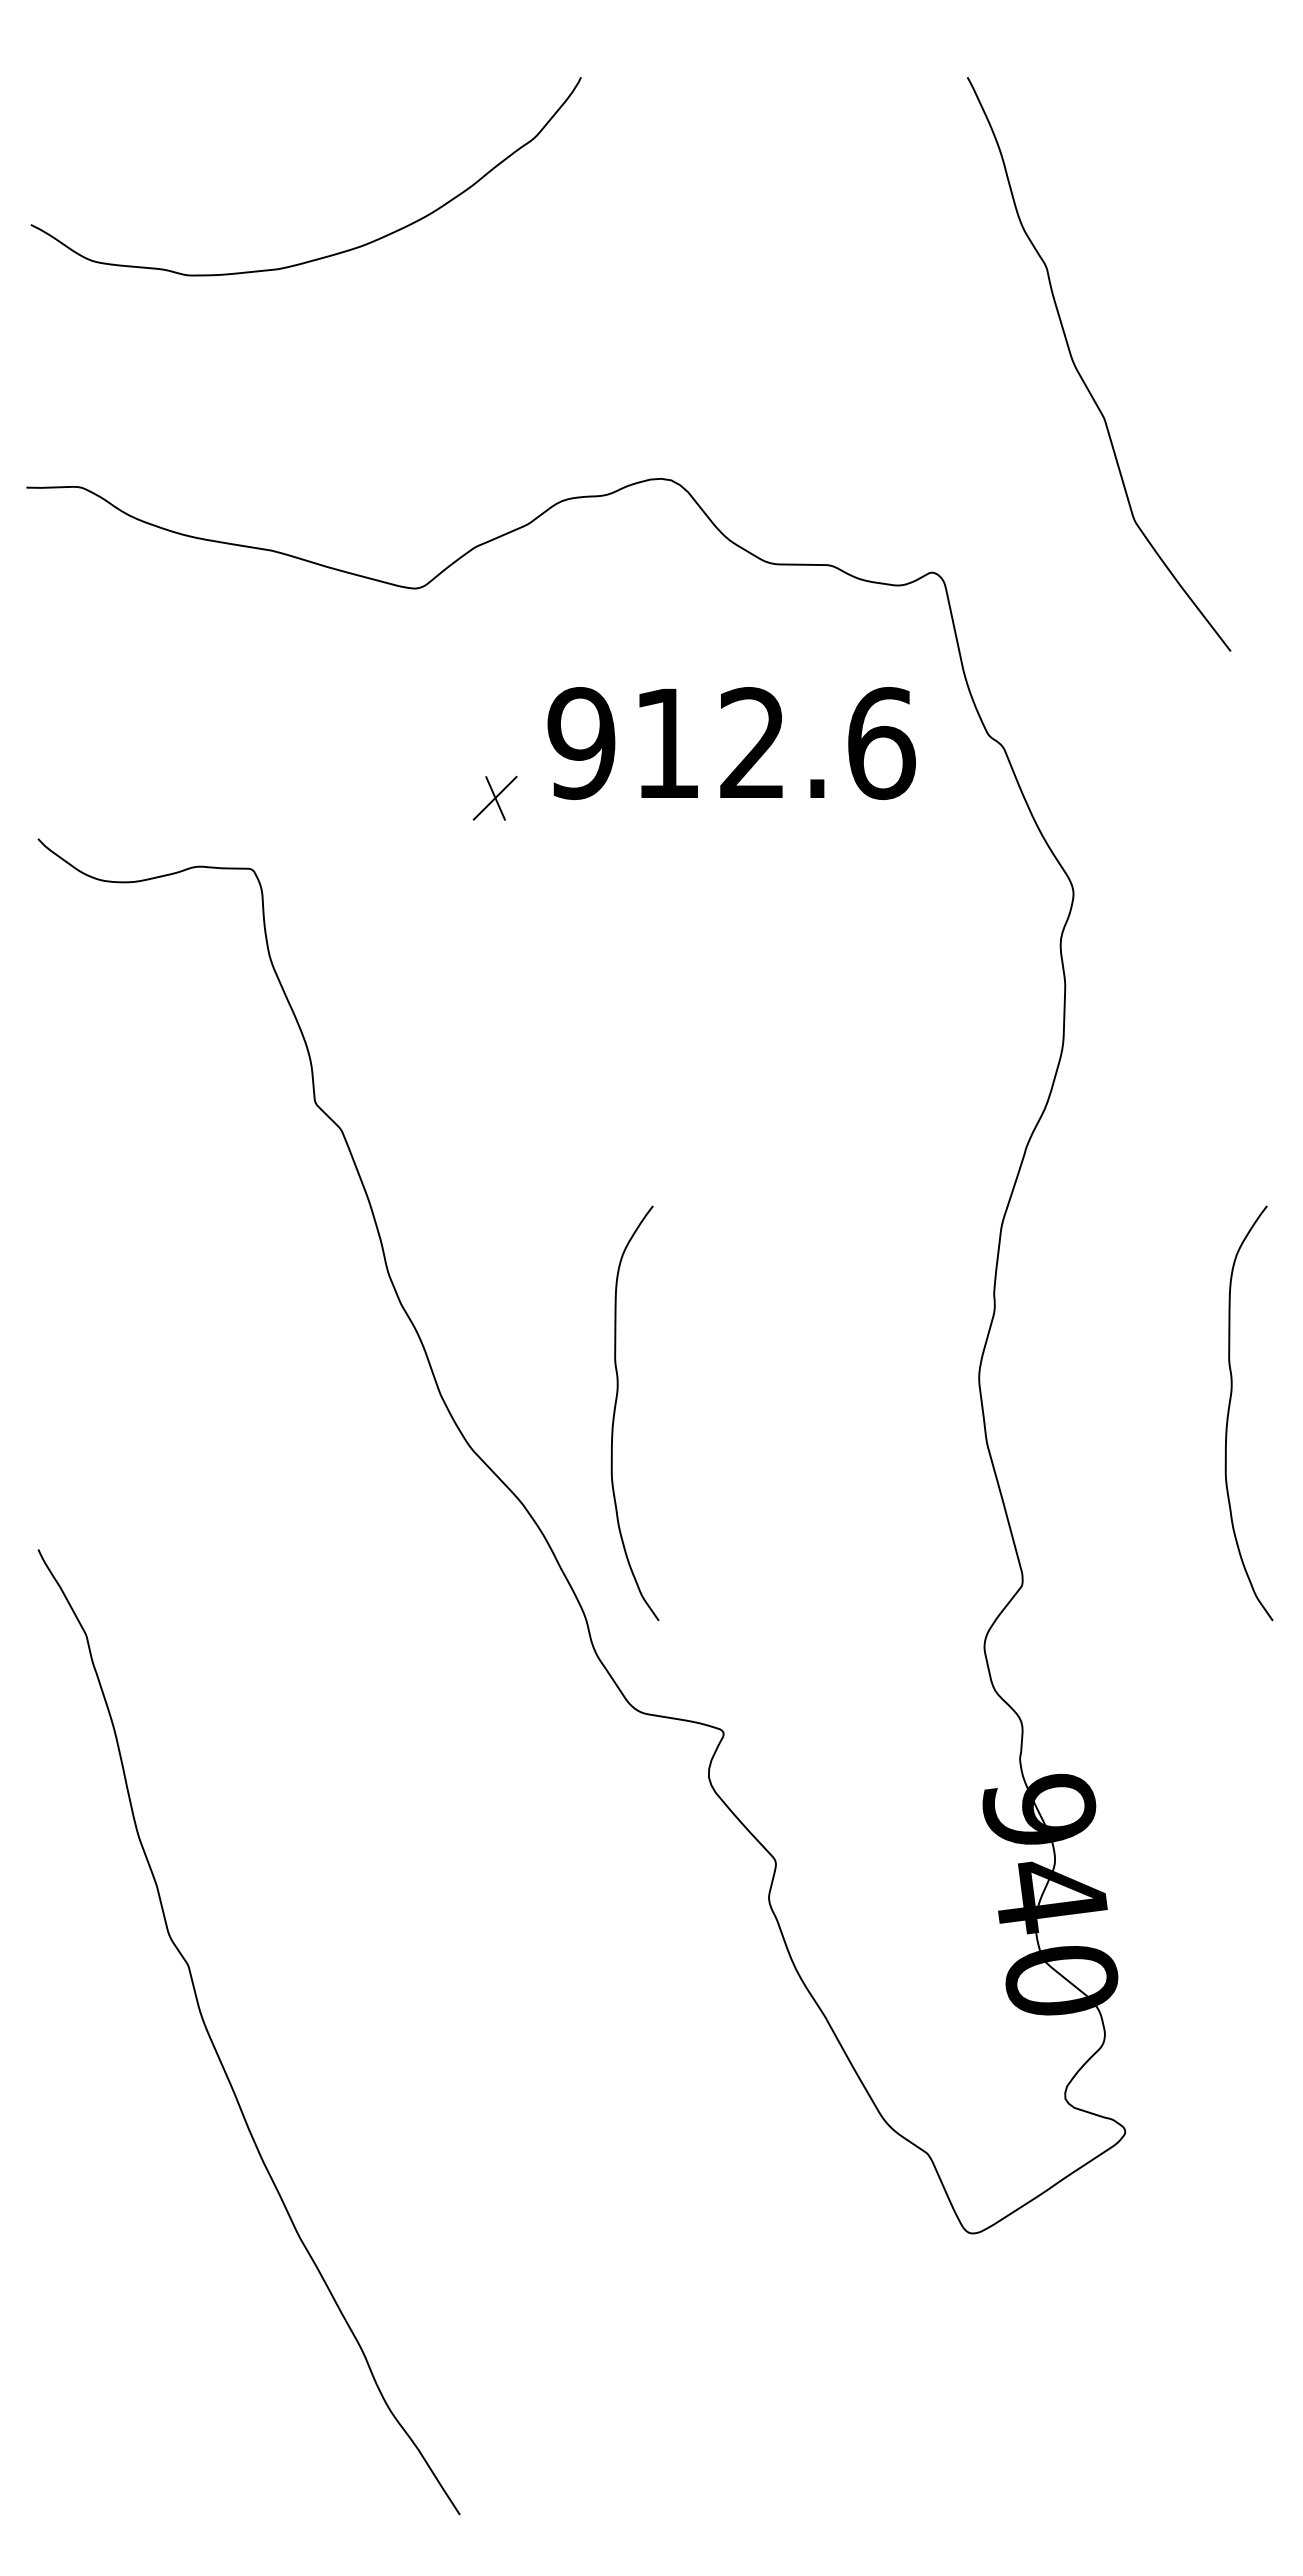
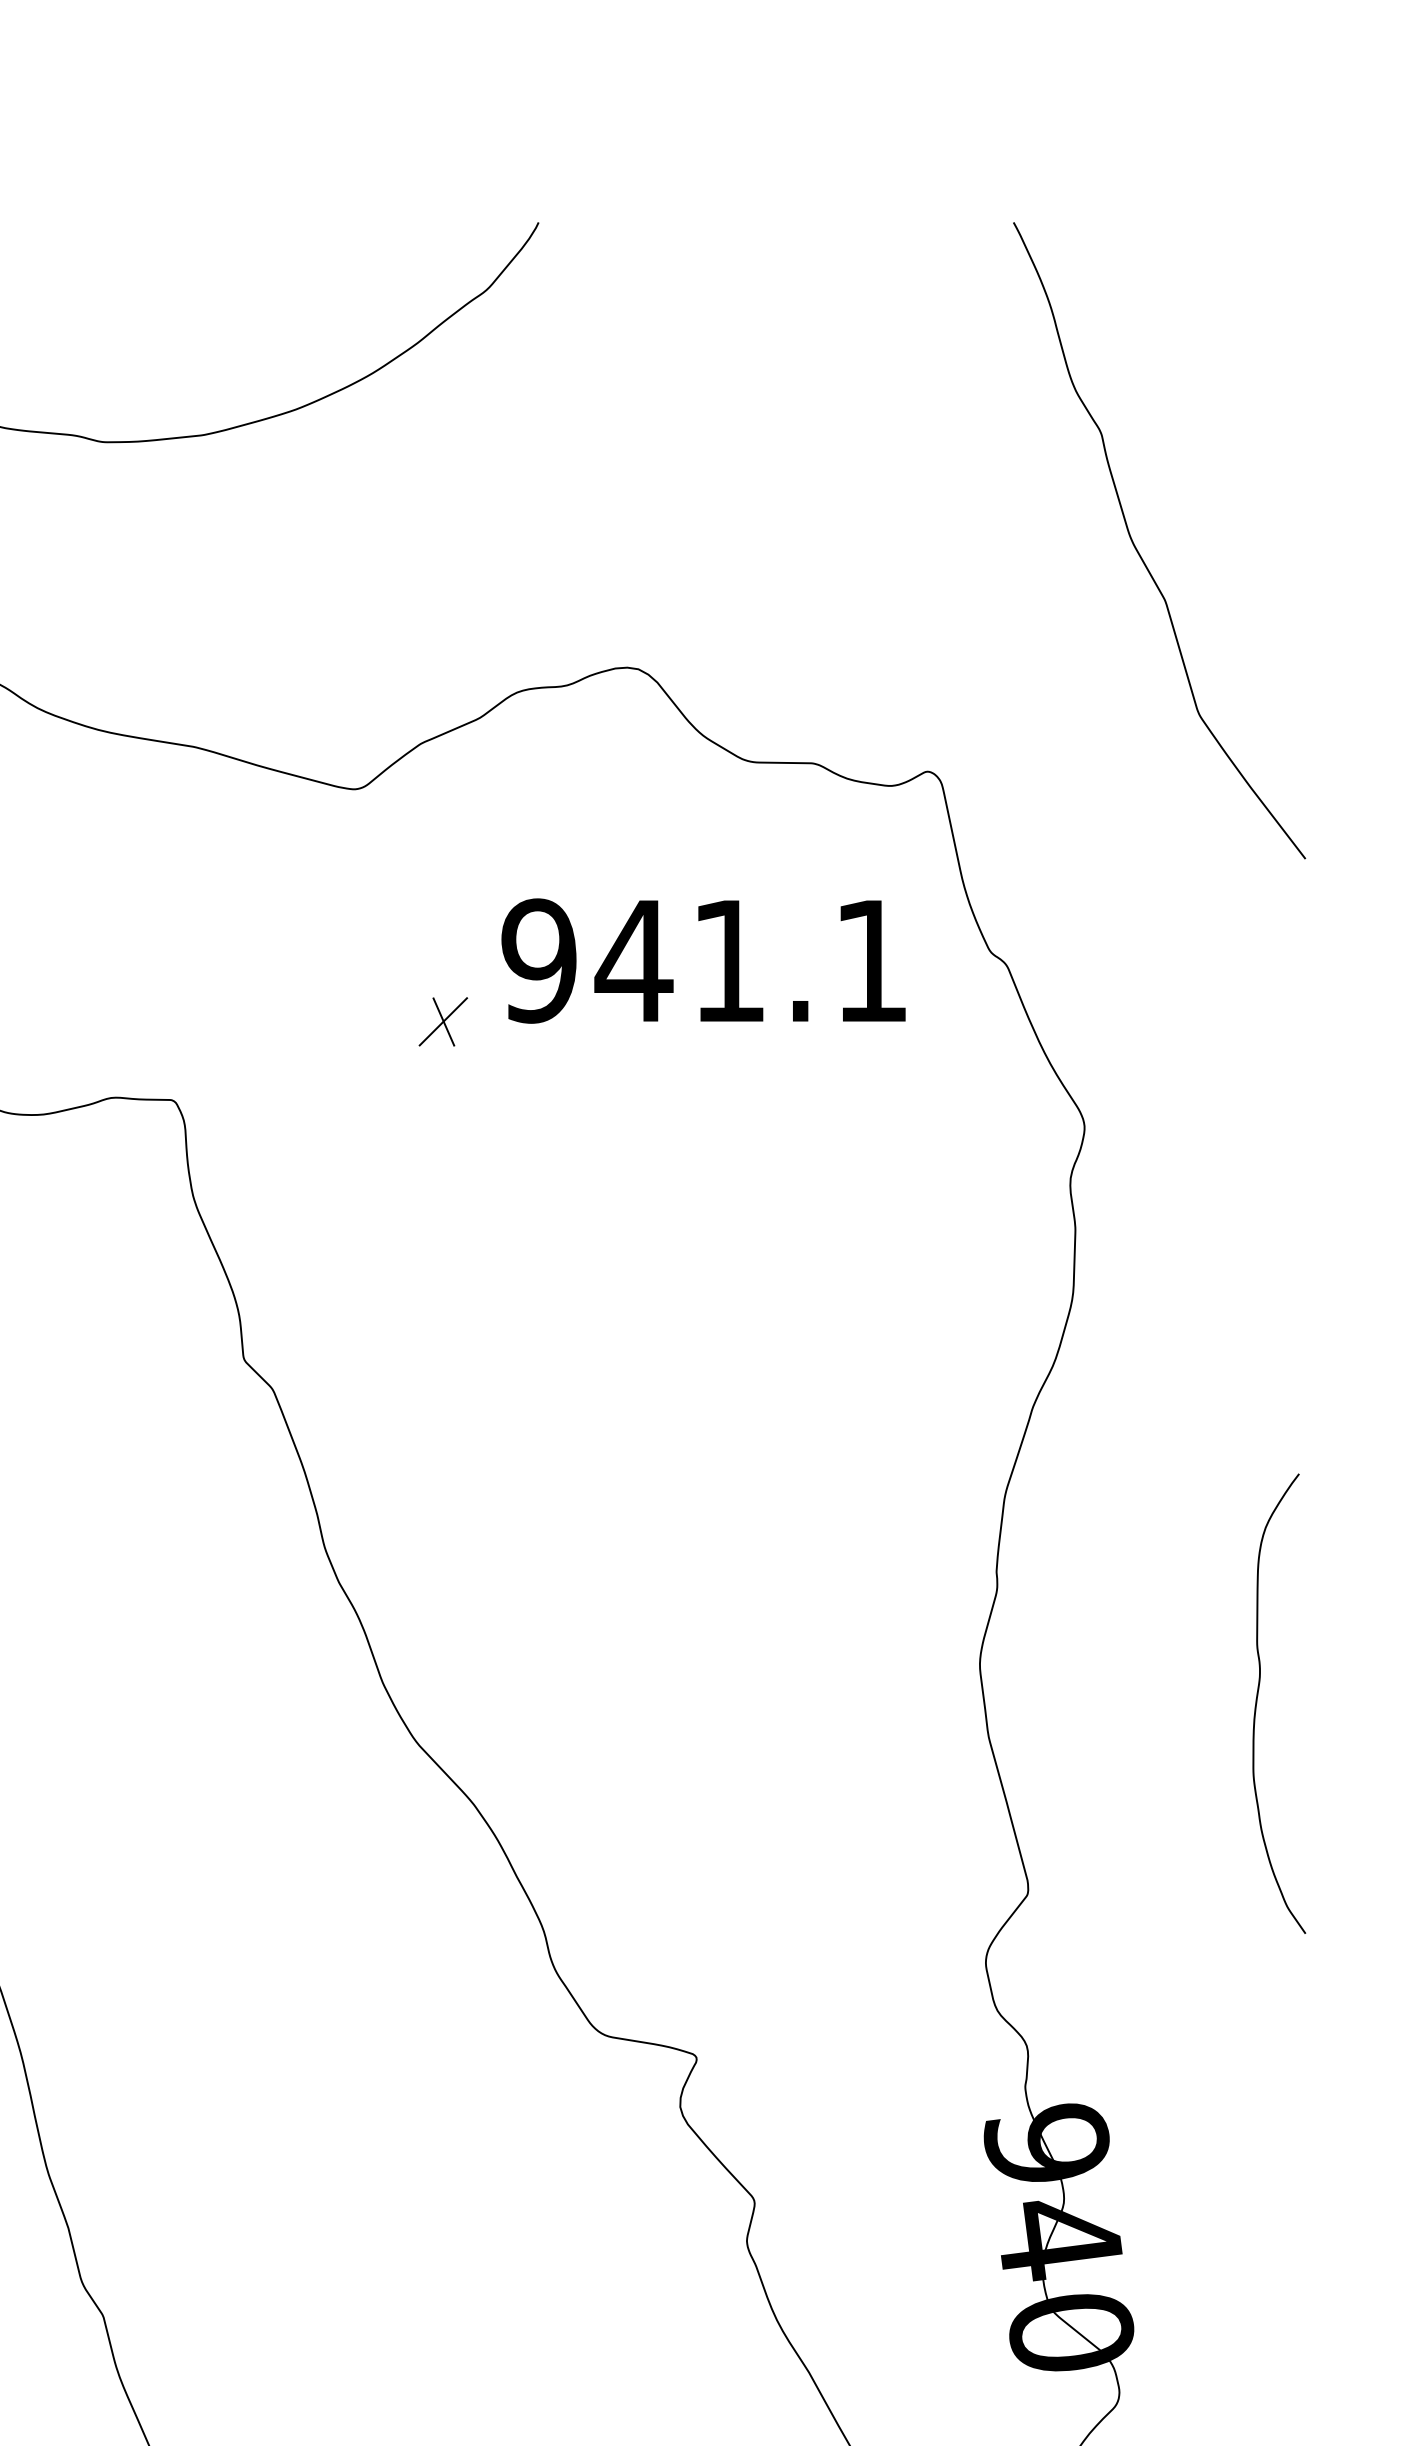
curve: (1081, 375) -> (1140, 553), moved
text: (773, 743) -> (751, 961), 912.6 -> 941.1
curve: (615, 1413) -> (576, 1703), removed

